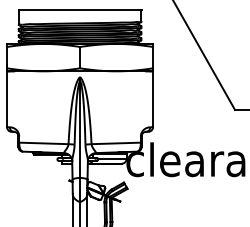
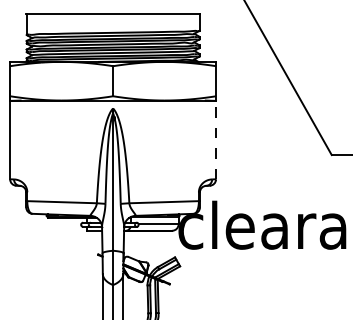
line: (153, 99) -> (216, 140), solid -> dashed

